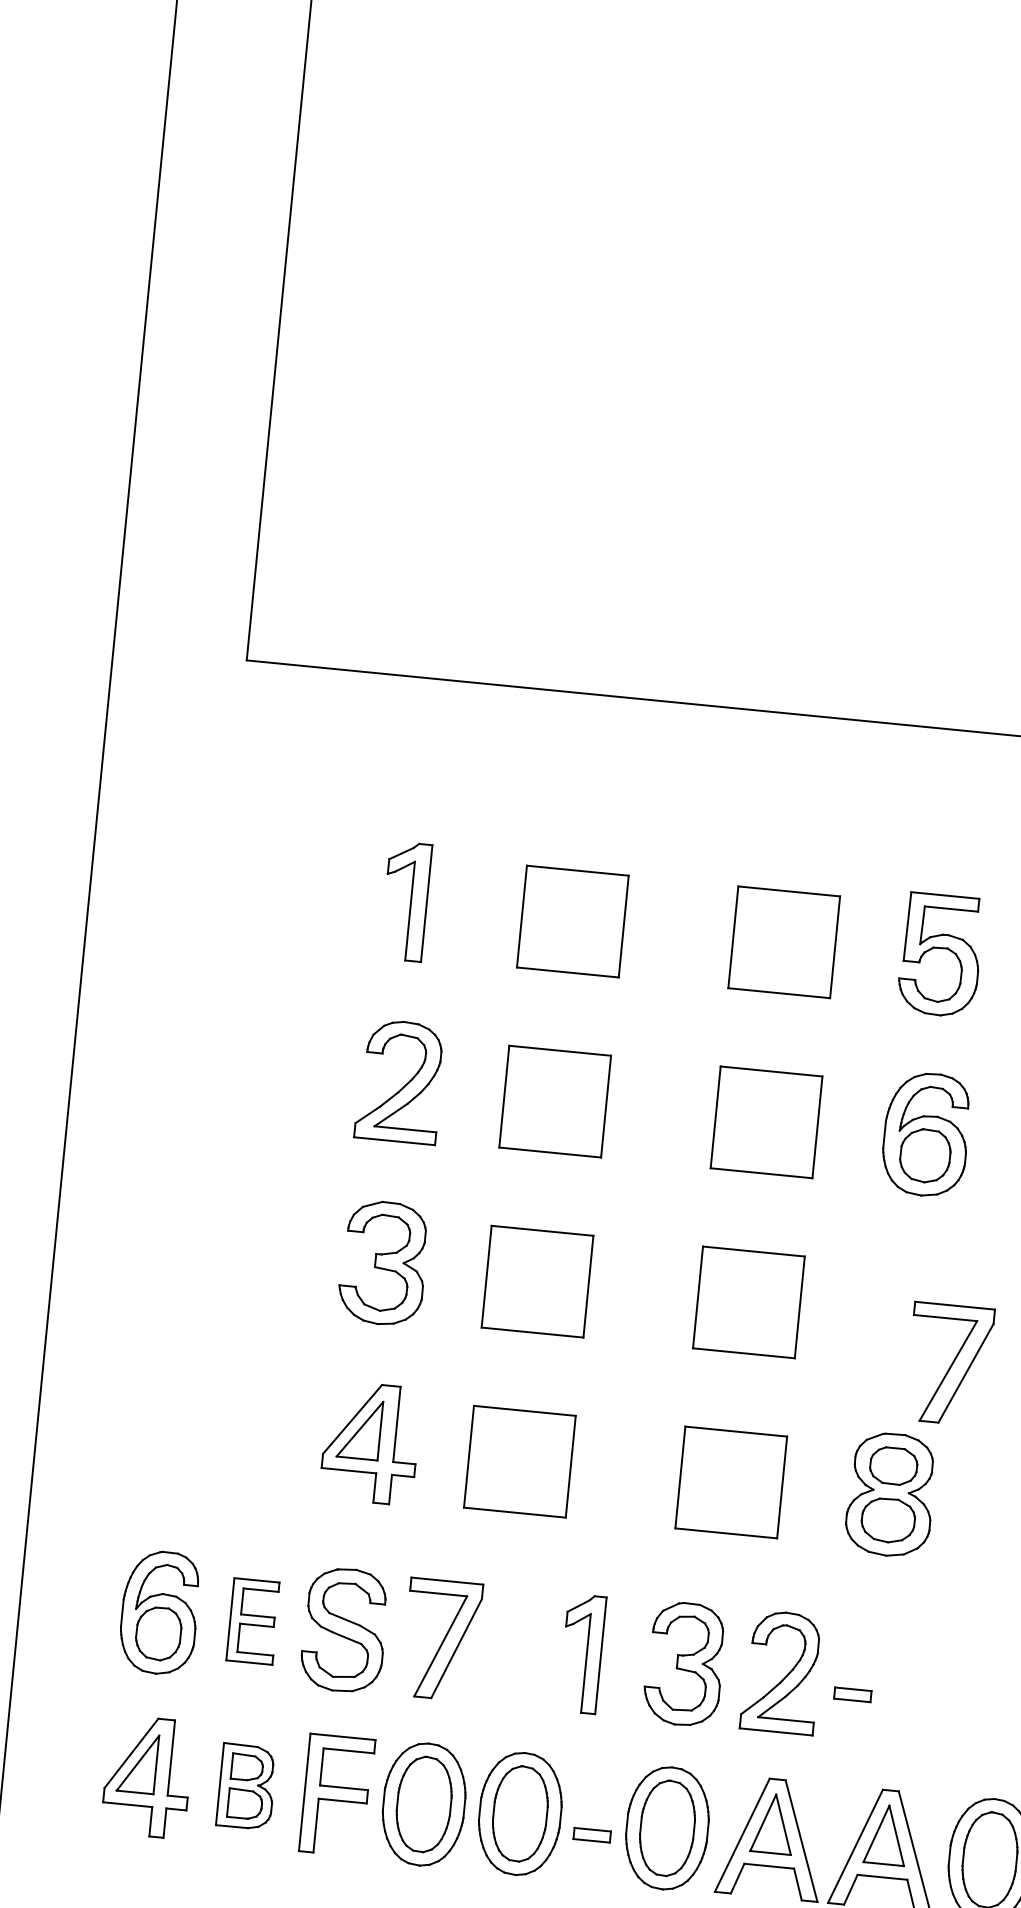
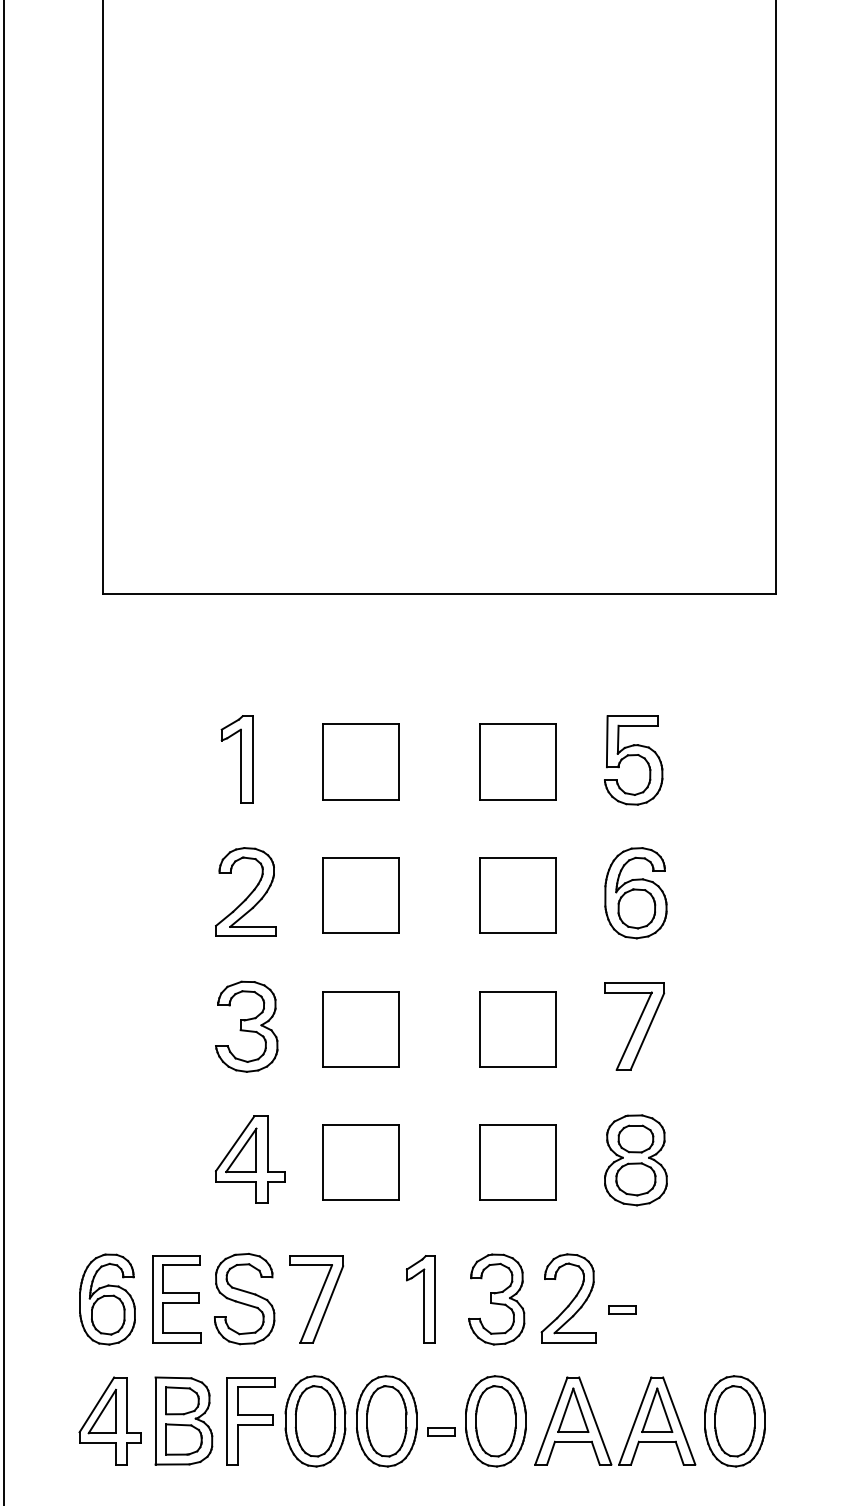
part: (949, 1364) -> (634, 1026), moved
part: (252, 1621) -> (176, 1299), size x1.43
part: (246, 1785) -> (183, 1420), size x1.43

